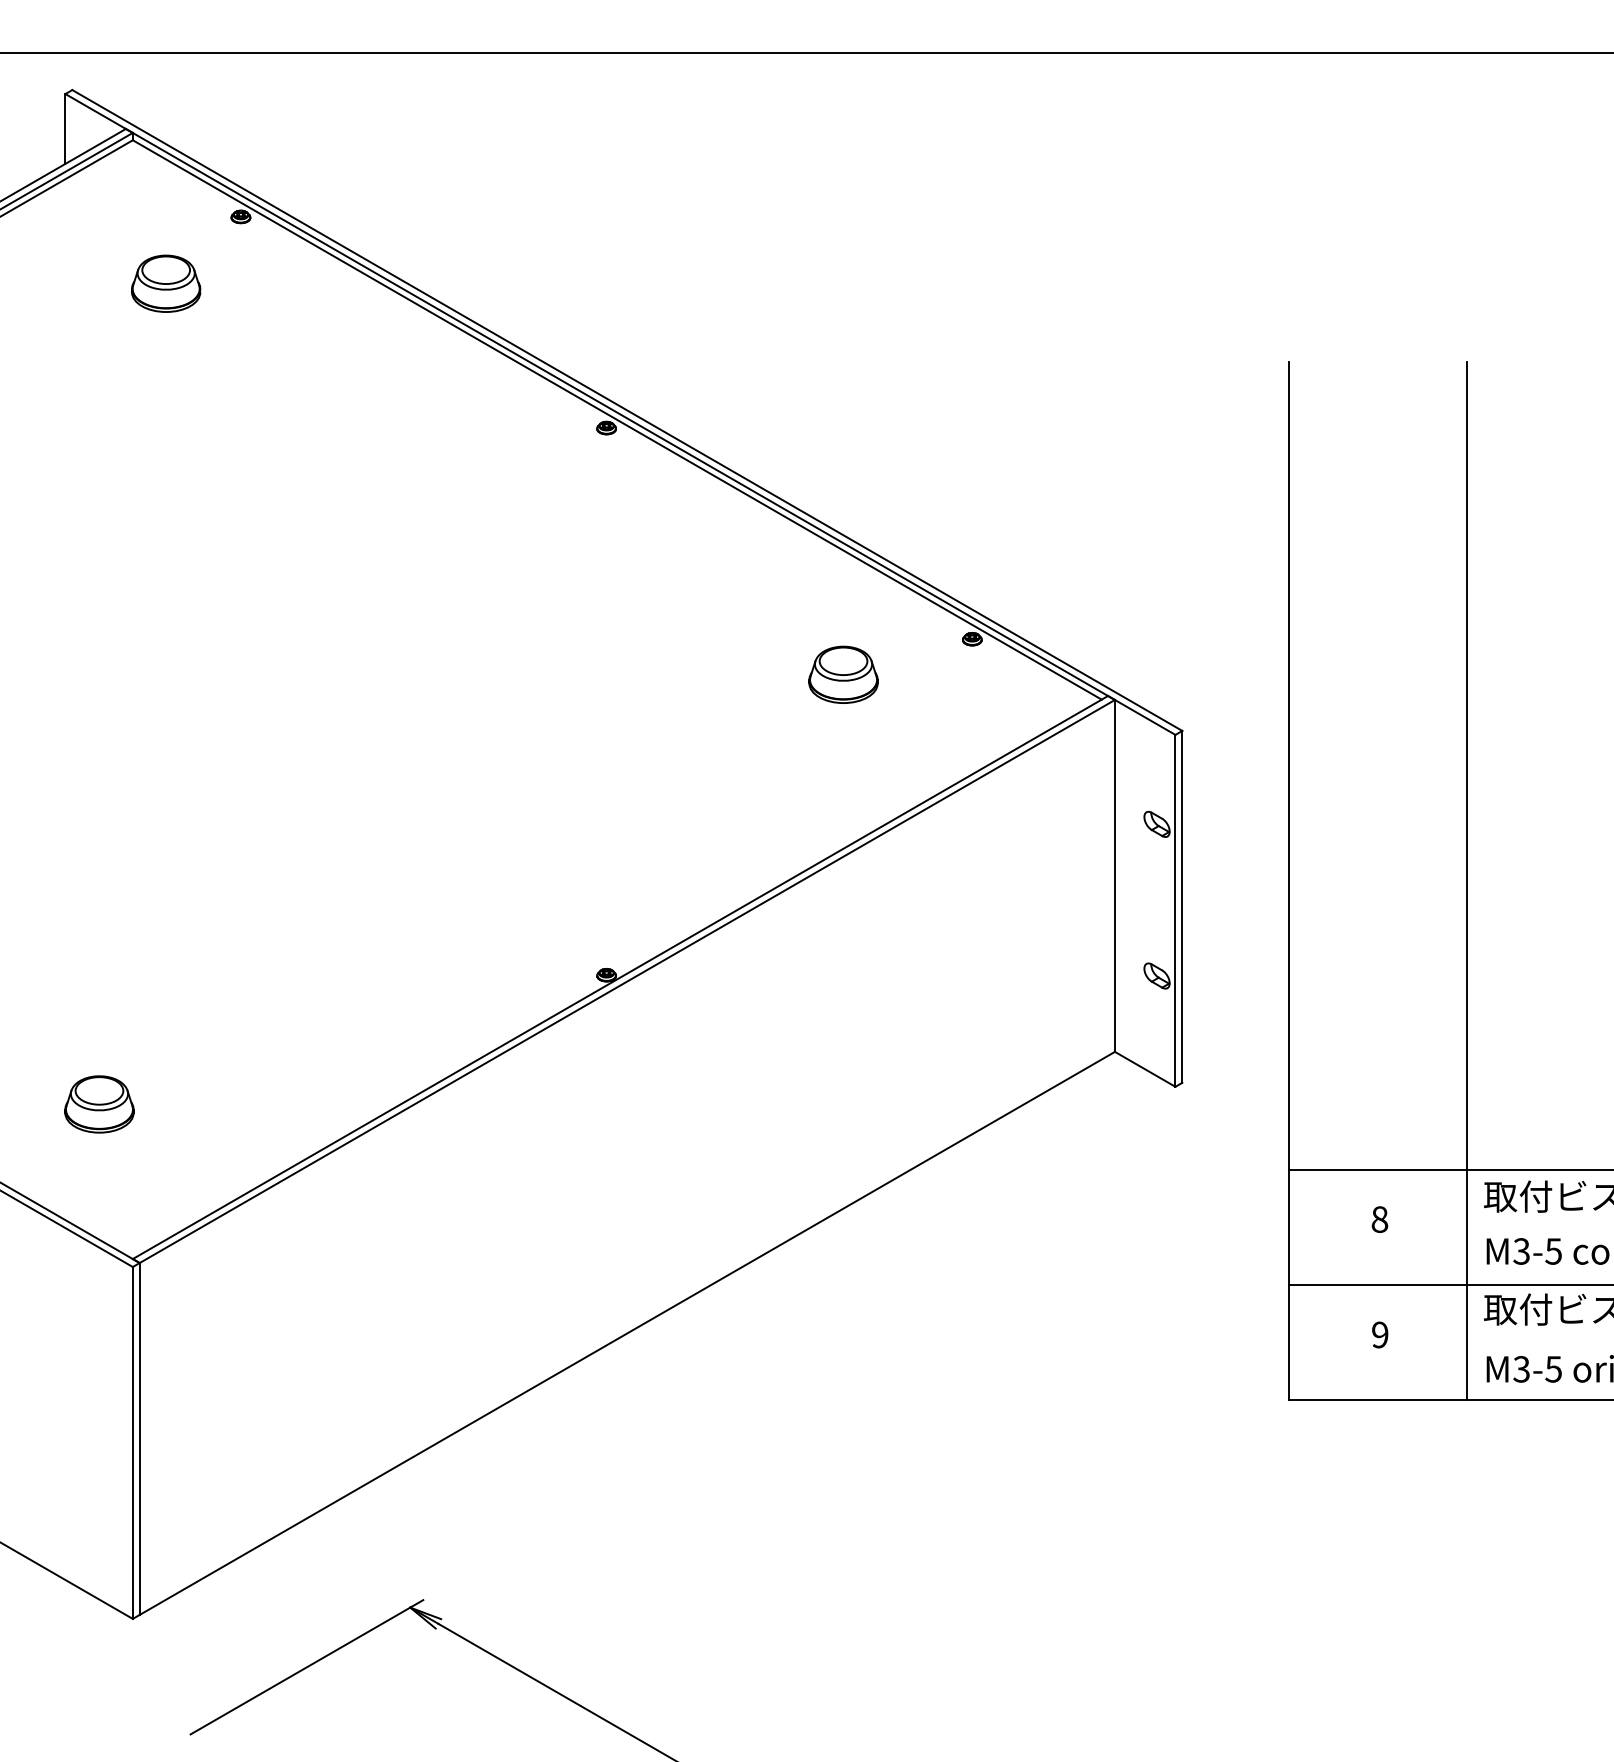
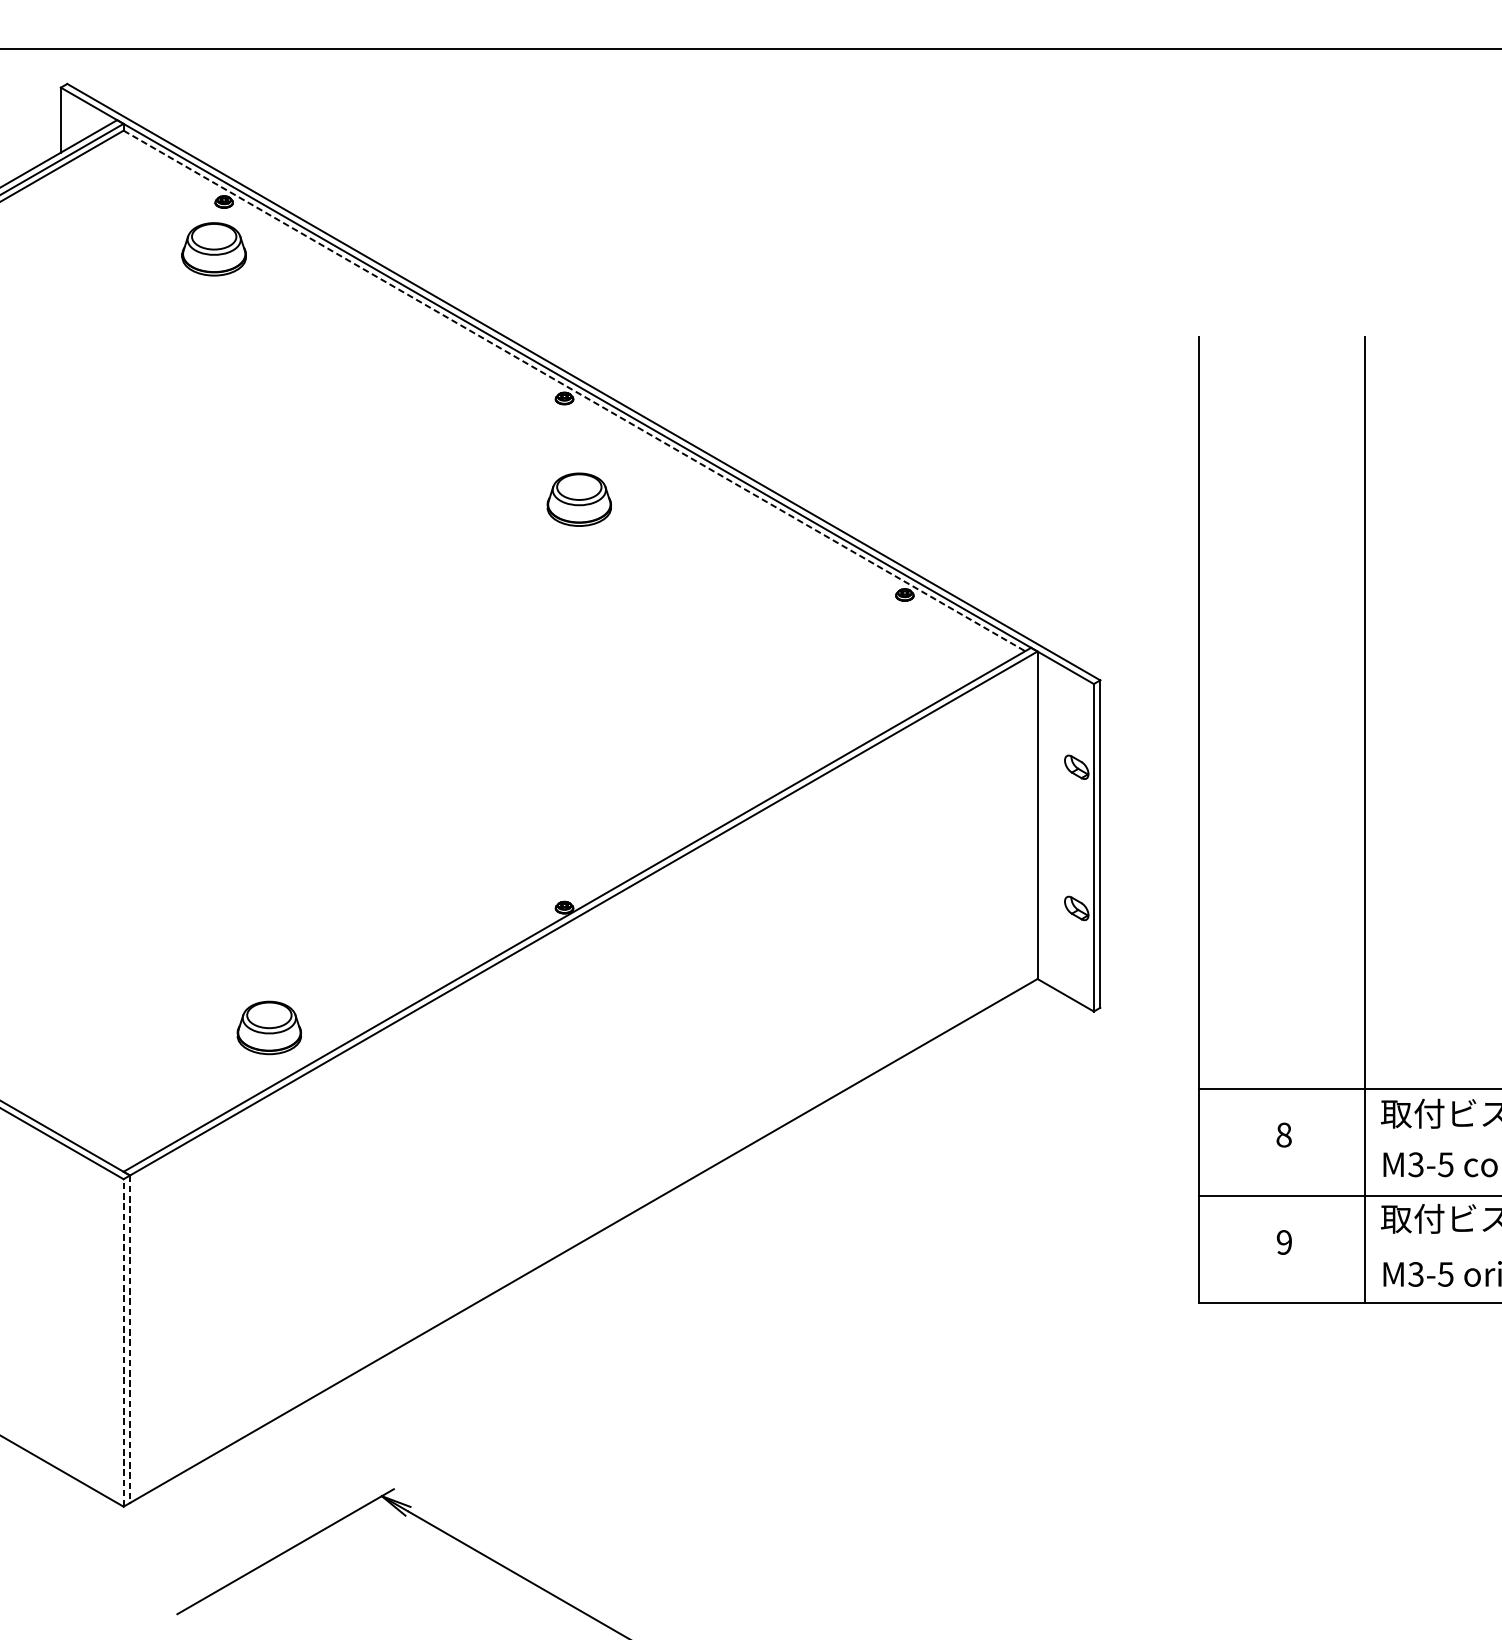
part: (166, 283) -> (214, 249), moved
line: (617, 420) -> (574, 391), solid -> dashed
part: (843, 674) -> (579, 499), moved
part: (99, 1104) -> (269, 1027), moved
line: (139, 1438) -> (129, 1338), solid -> dashed
line: (132, 1442) -> (123, 1342), solid -> dashed

